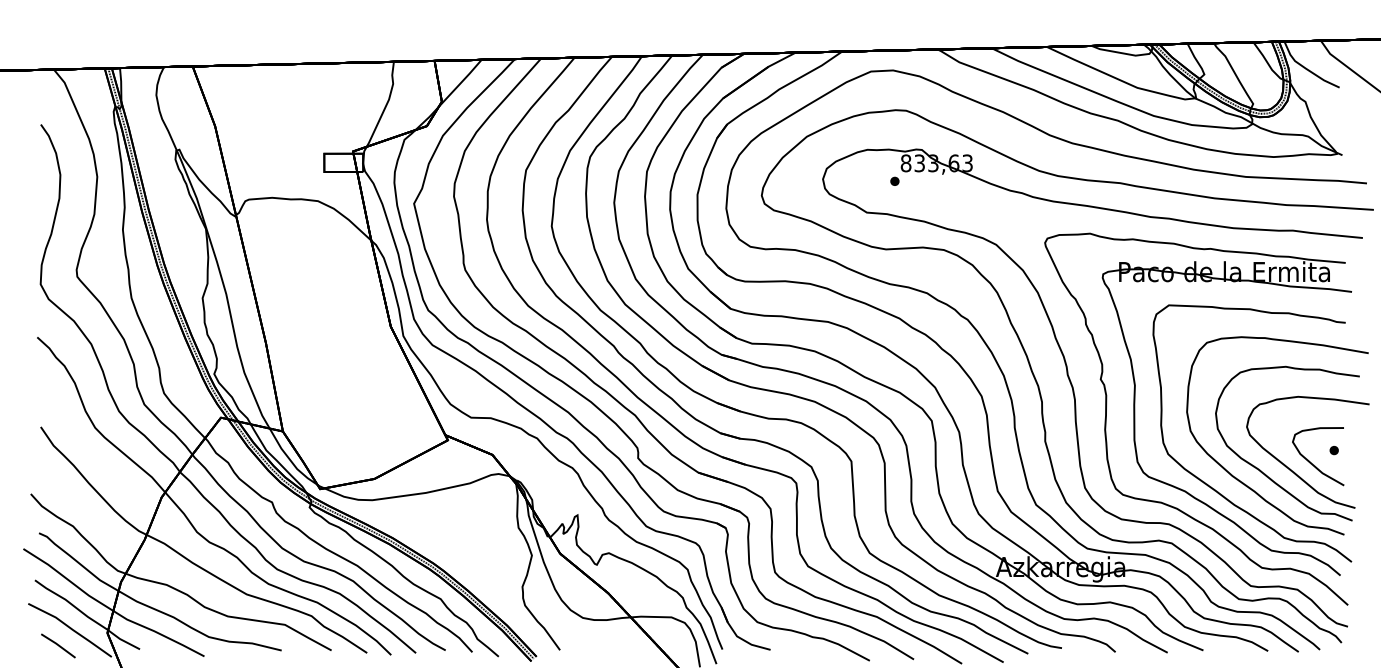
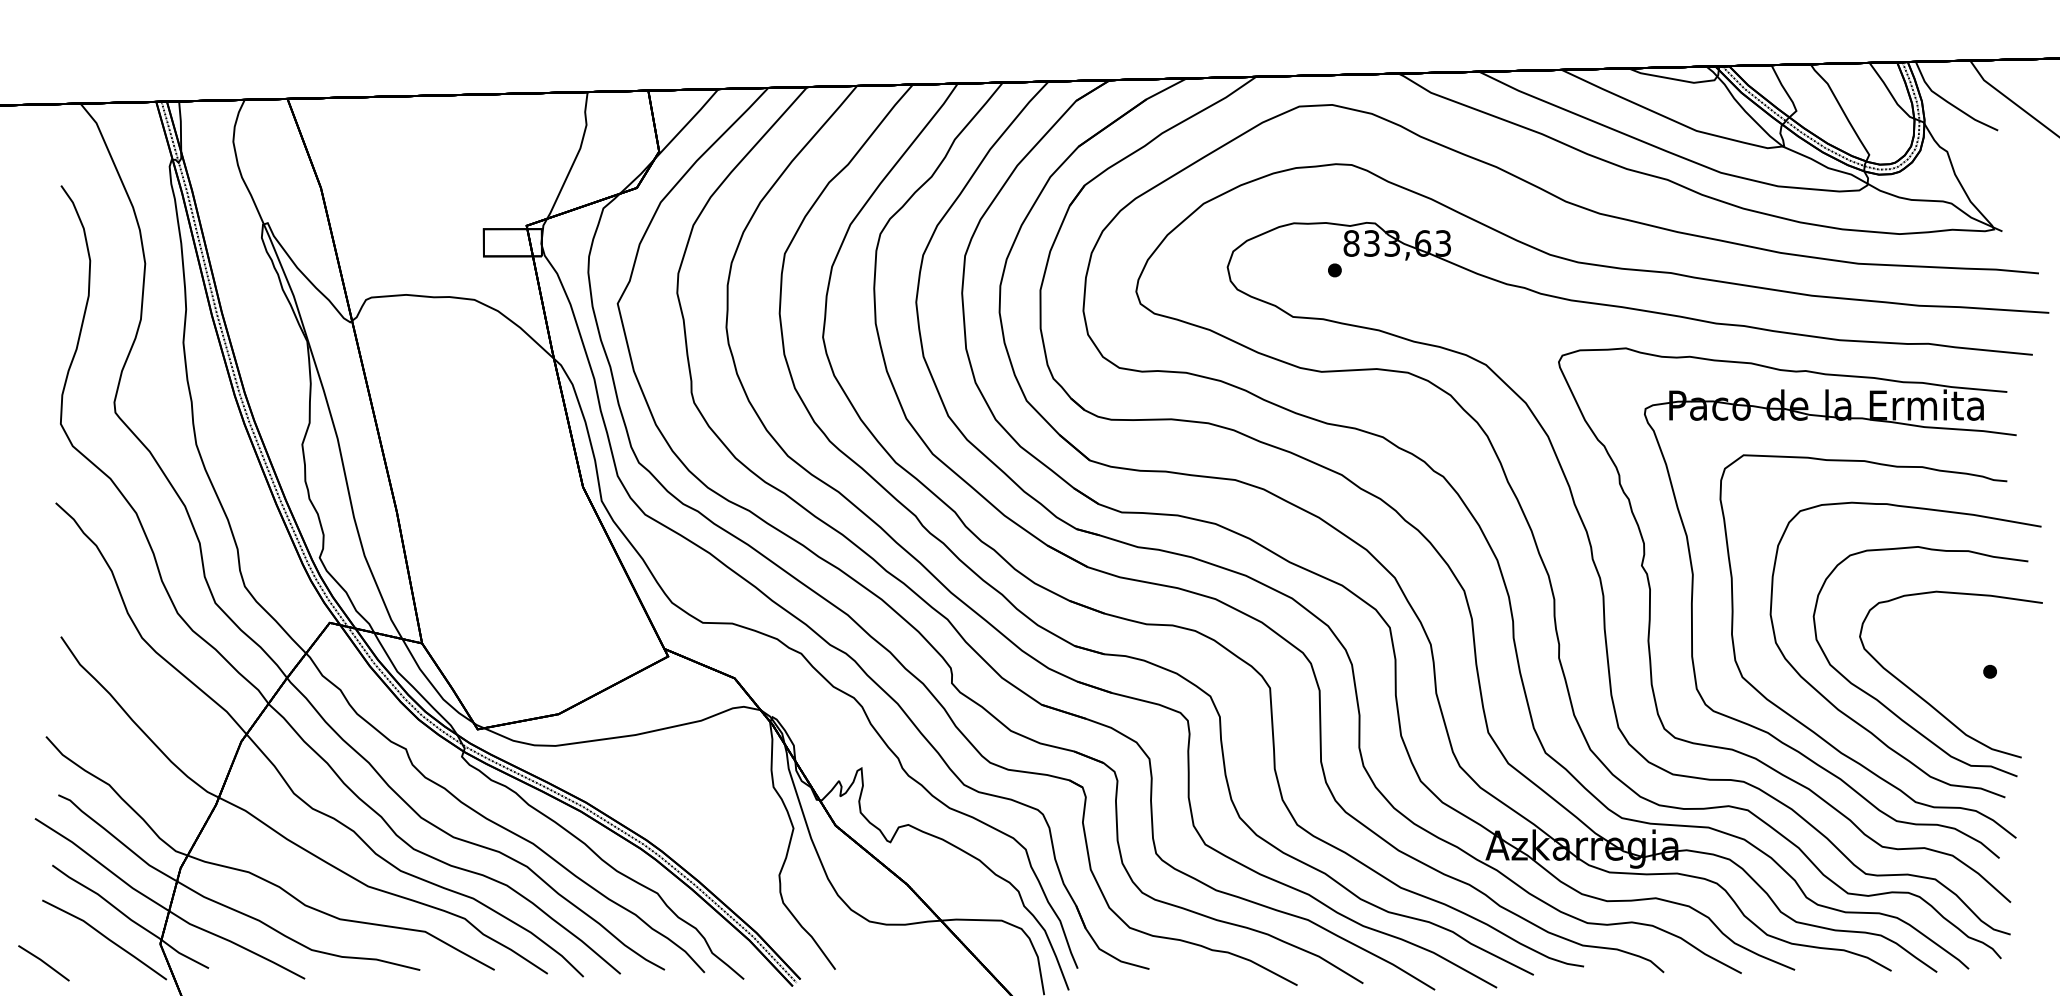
part: (1311, 462) -> (1956, 689), removed
line: (58, 645) -> (44, 962), moved

